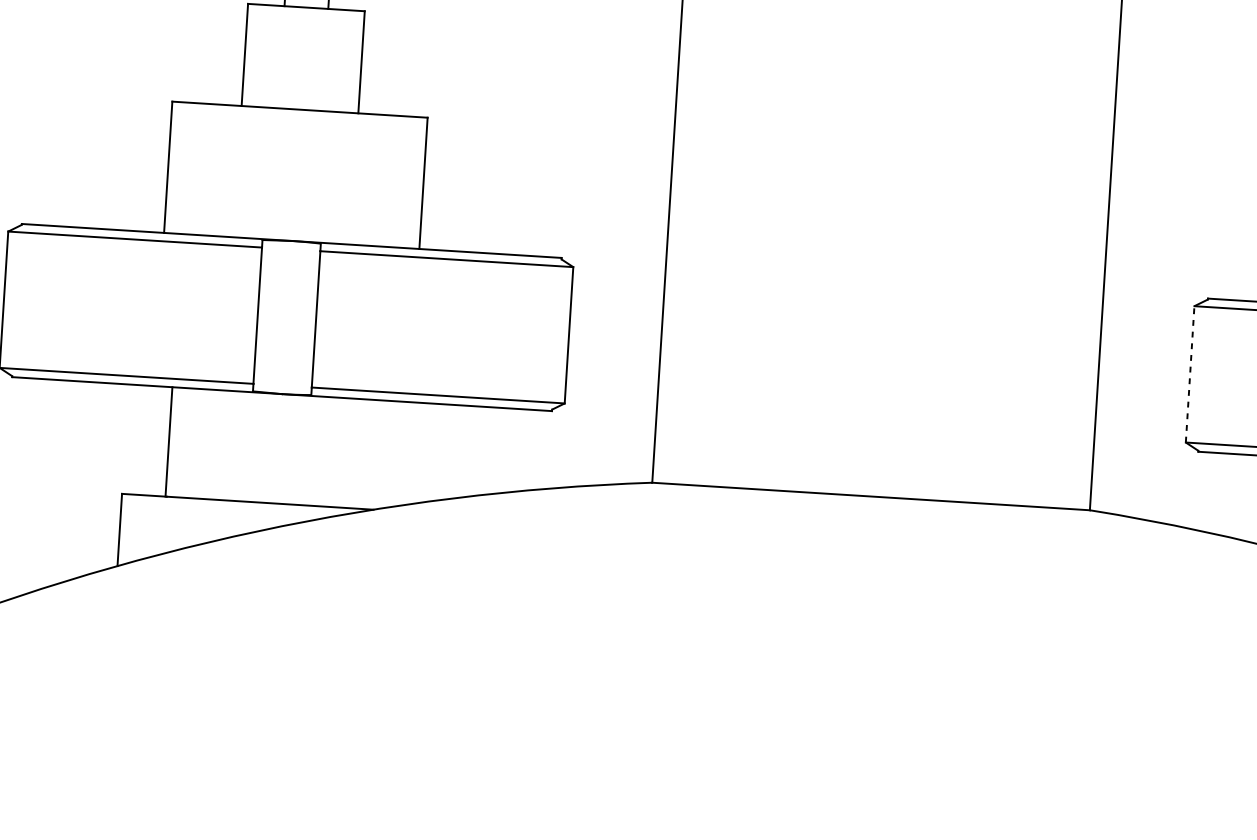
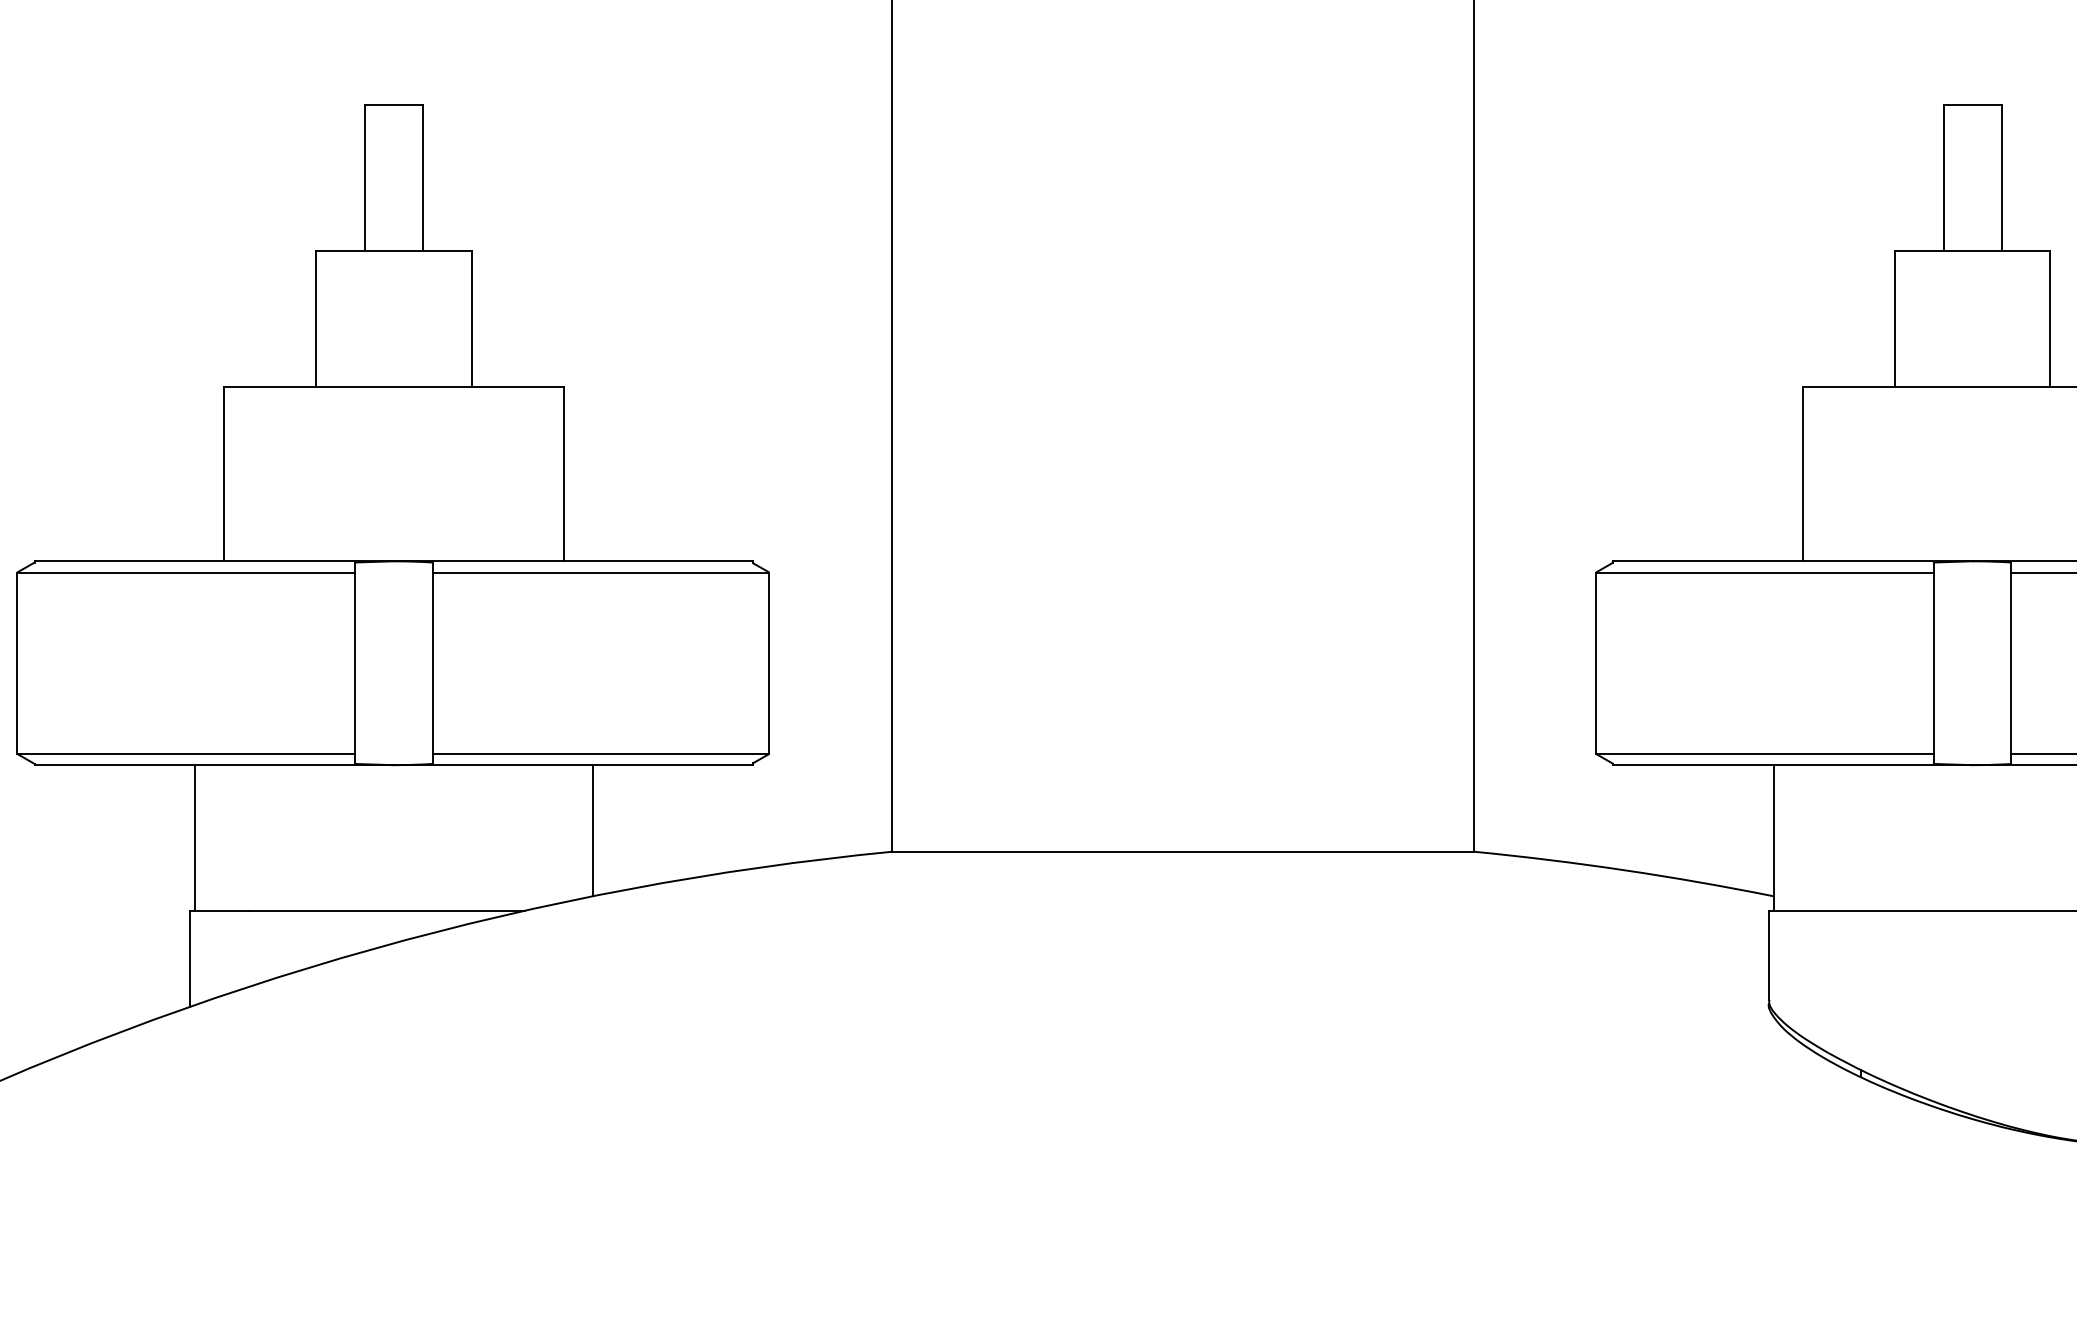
line: (1190, 374) -> (1596, 663), dashed -> solid
line: (168, 441) -> (194, 837), moved
line: (428, 452) -> (592, 830), added

